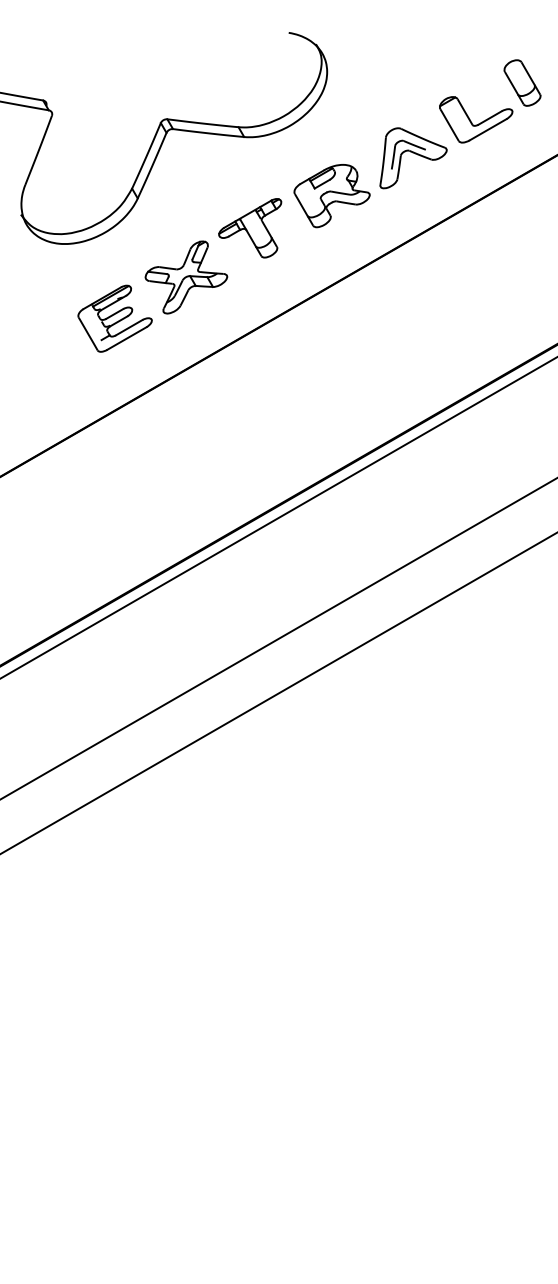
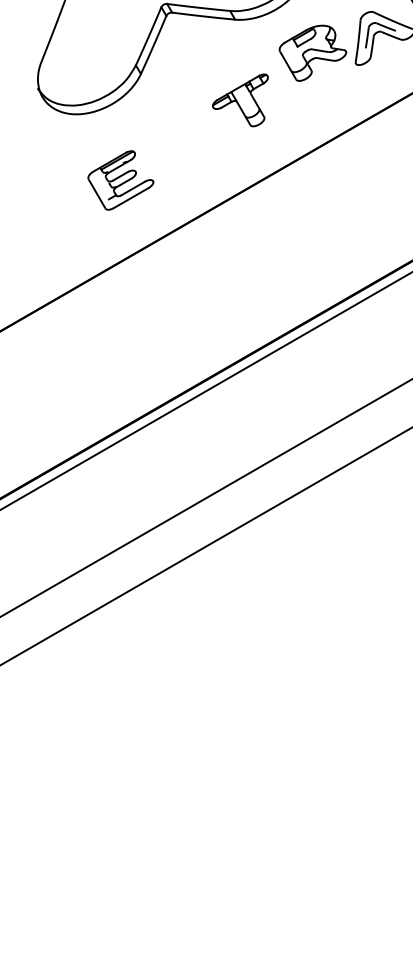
part: (331, 196) -> (312, 53), moved
part: (186, 277) -> (184, 143), removed

